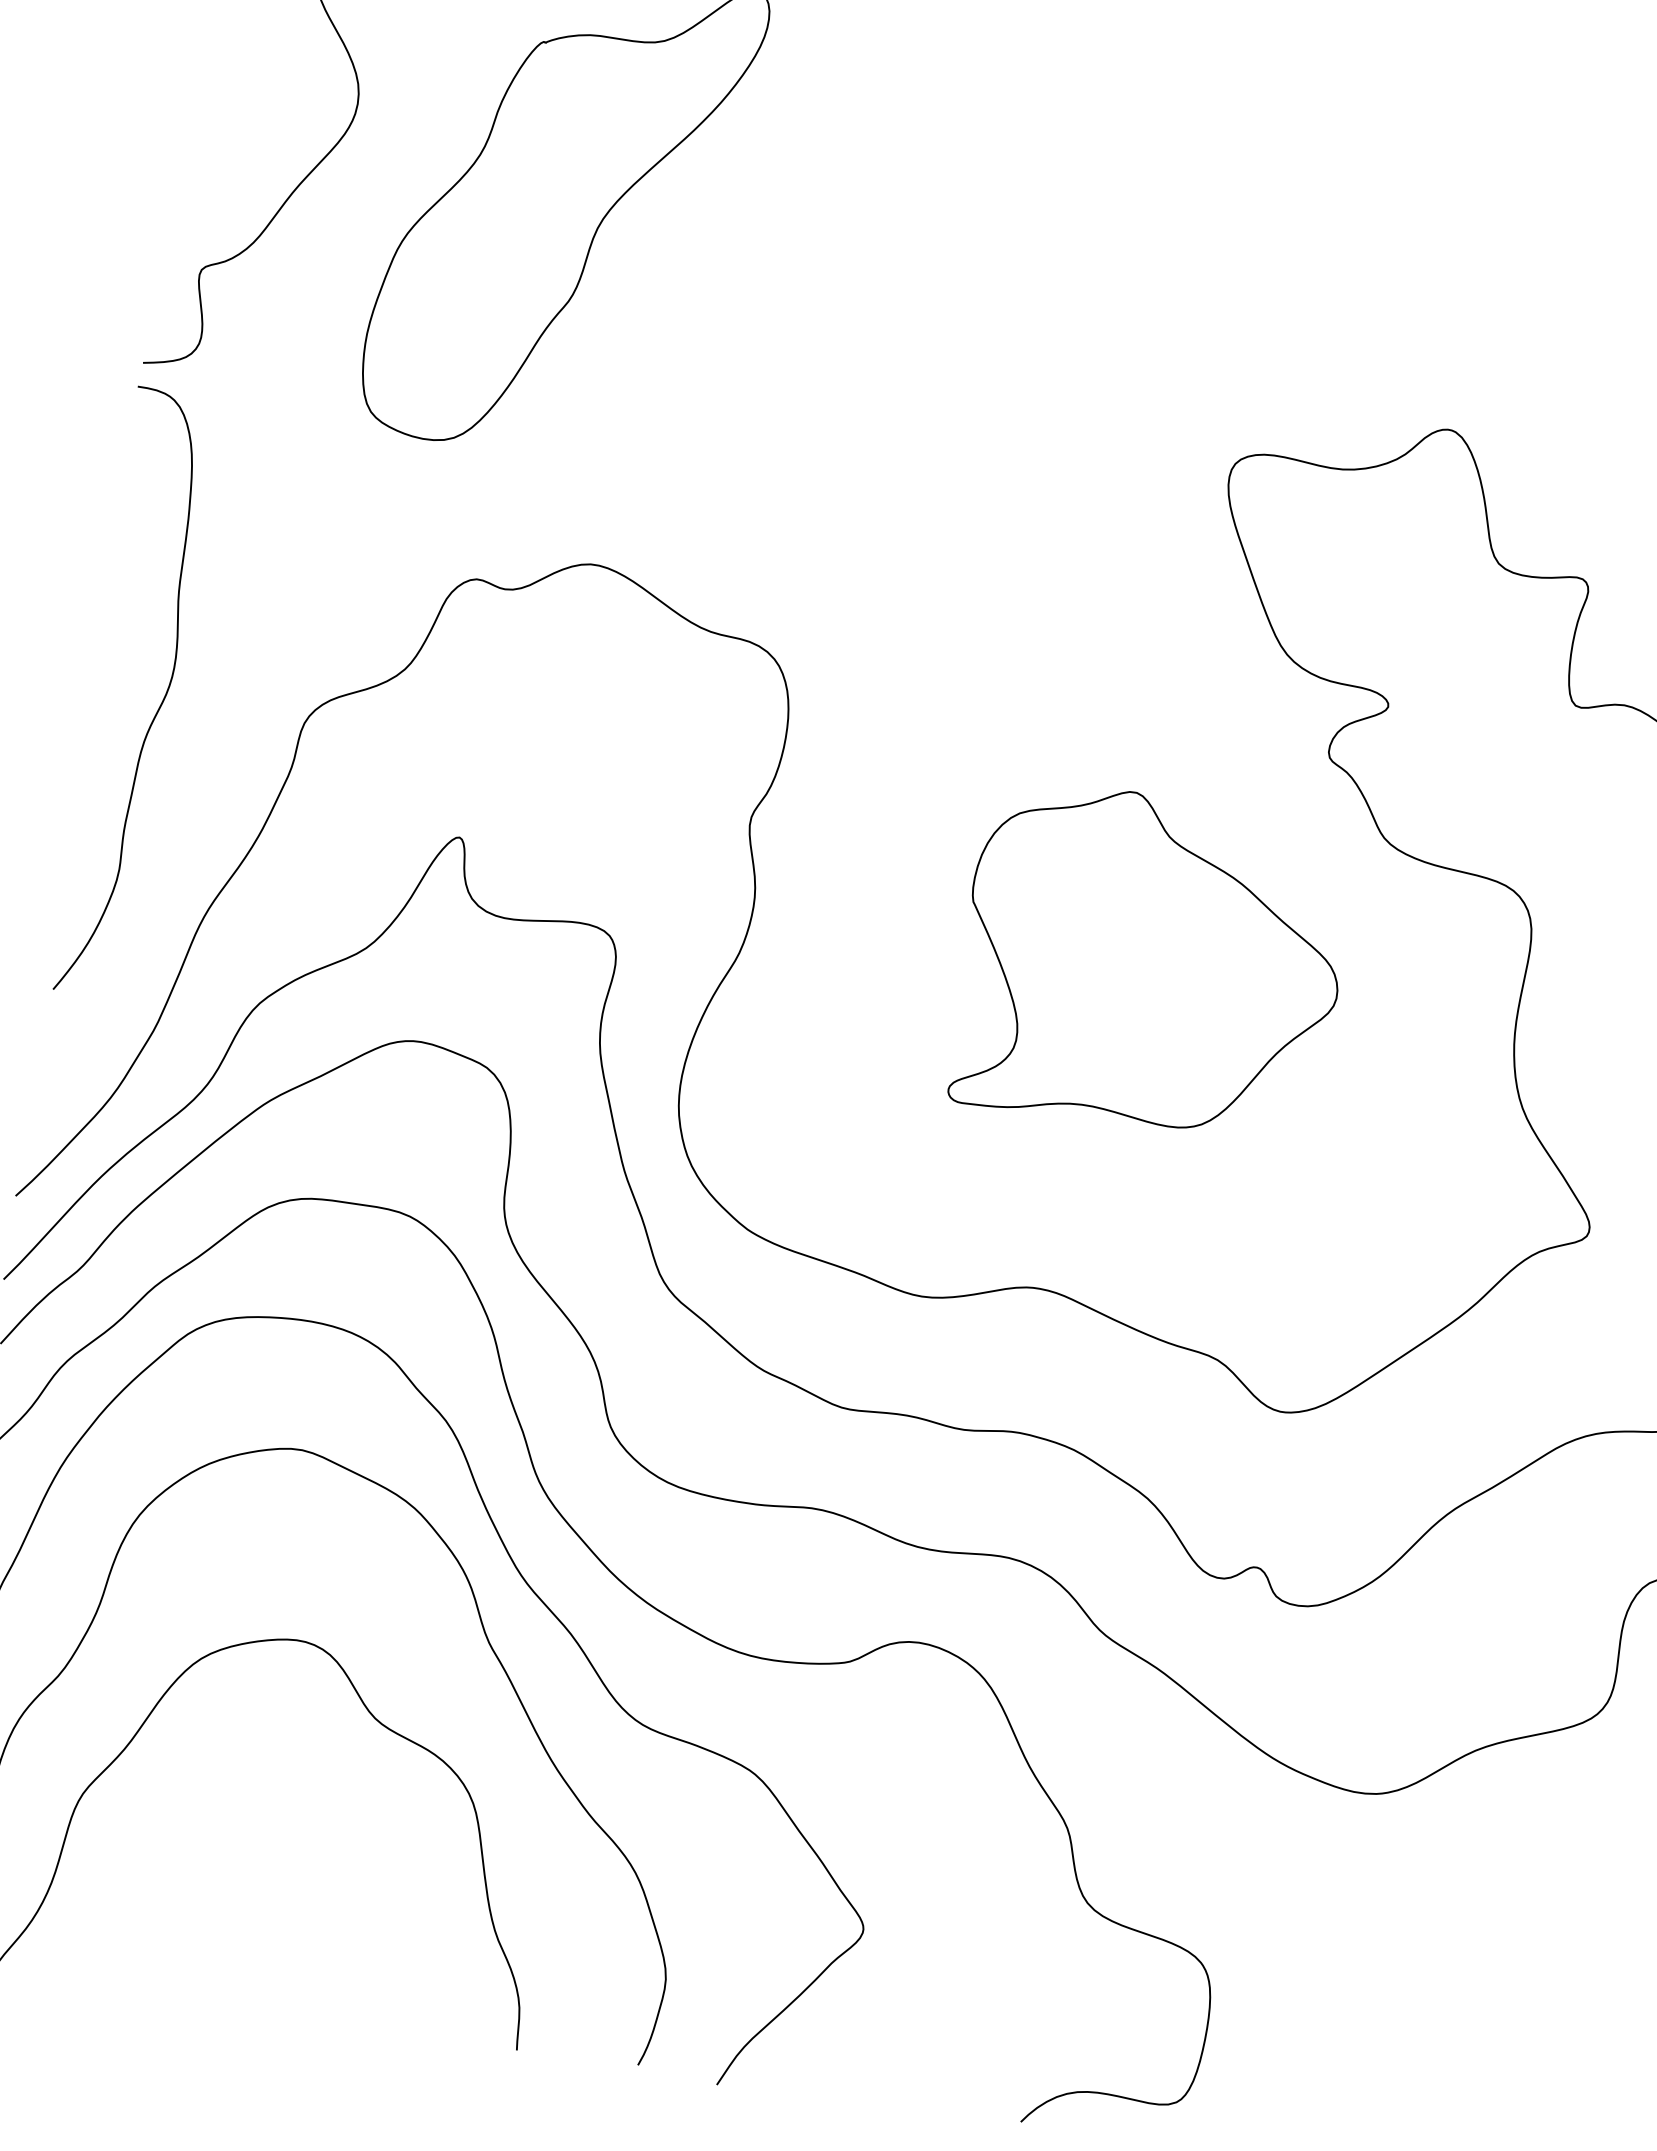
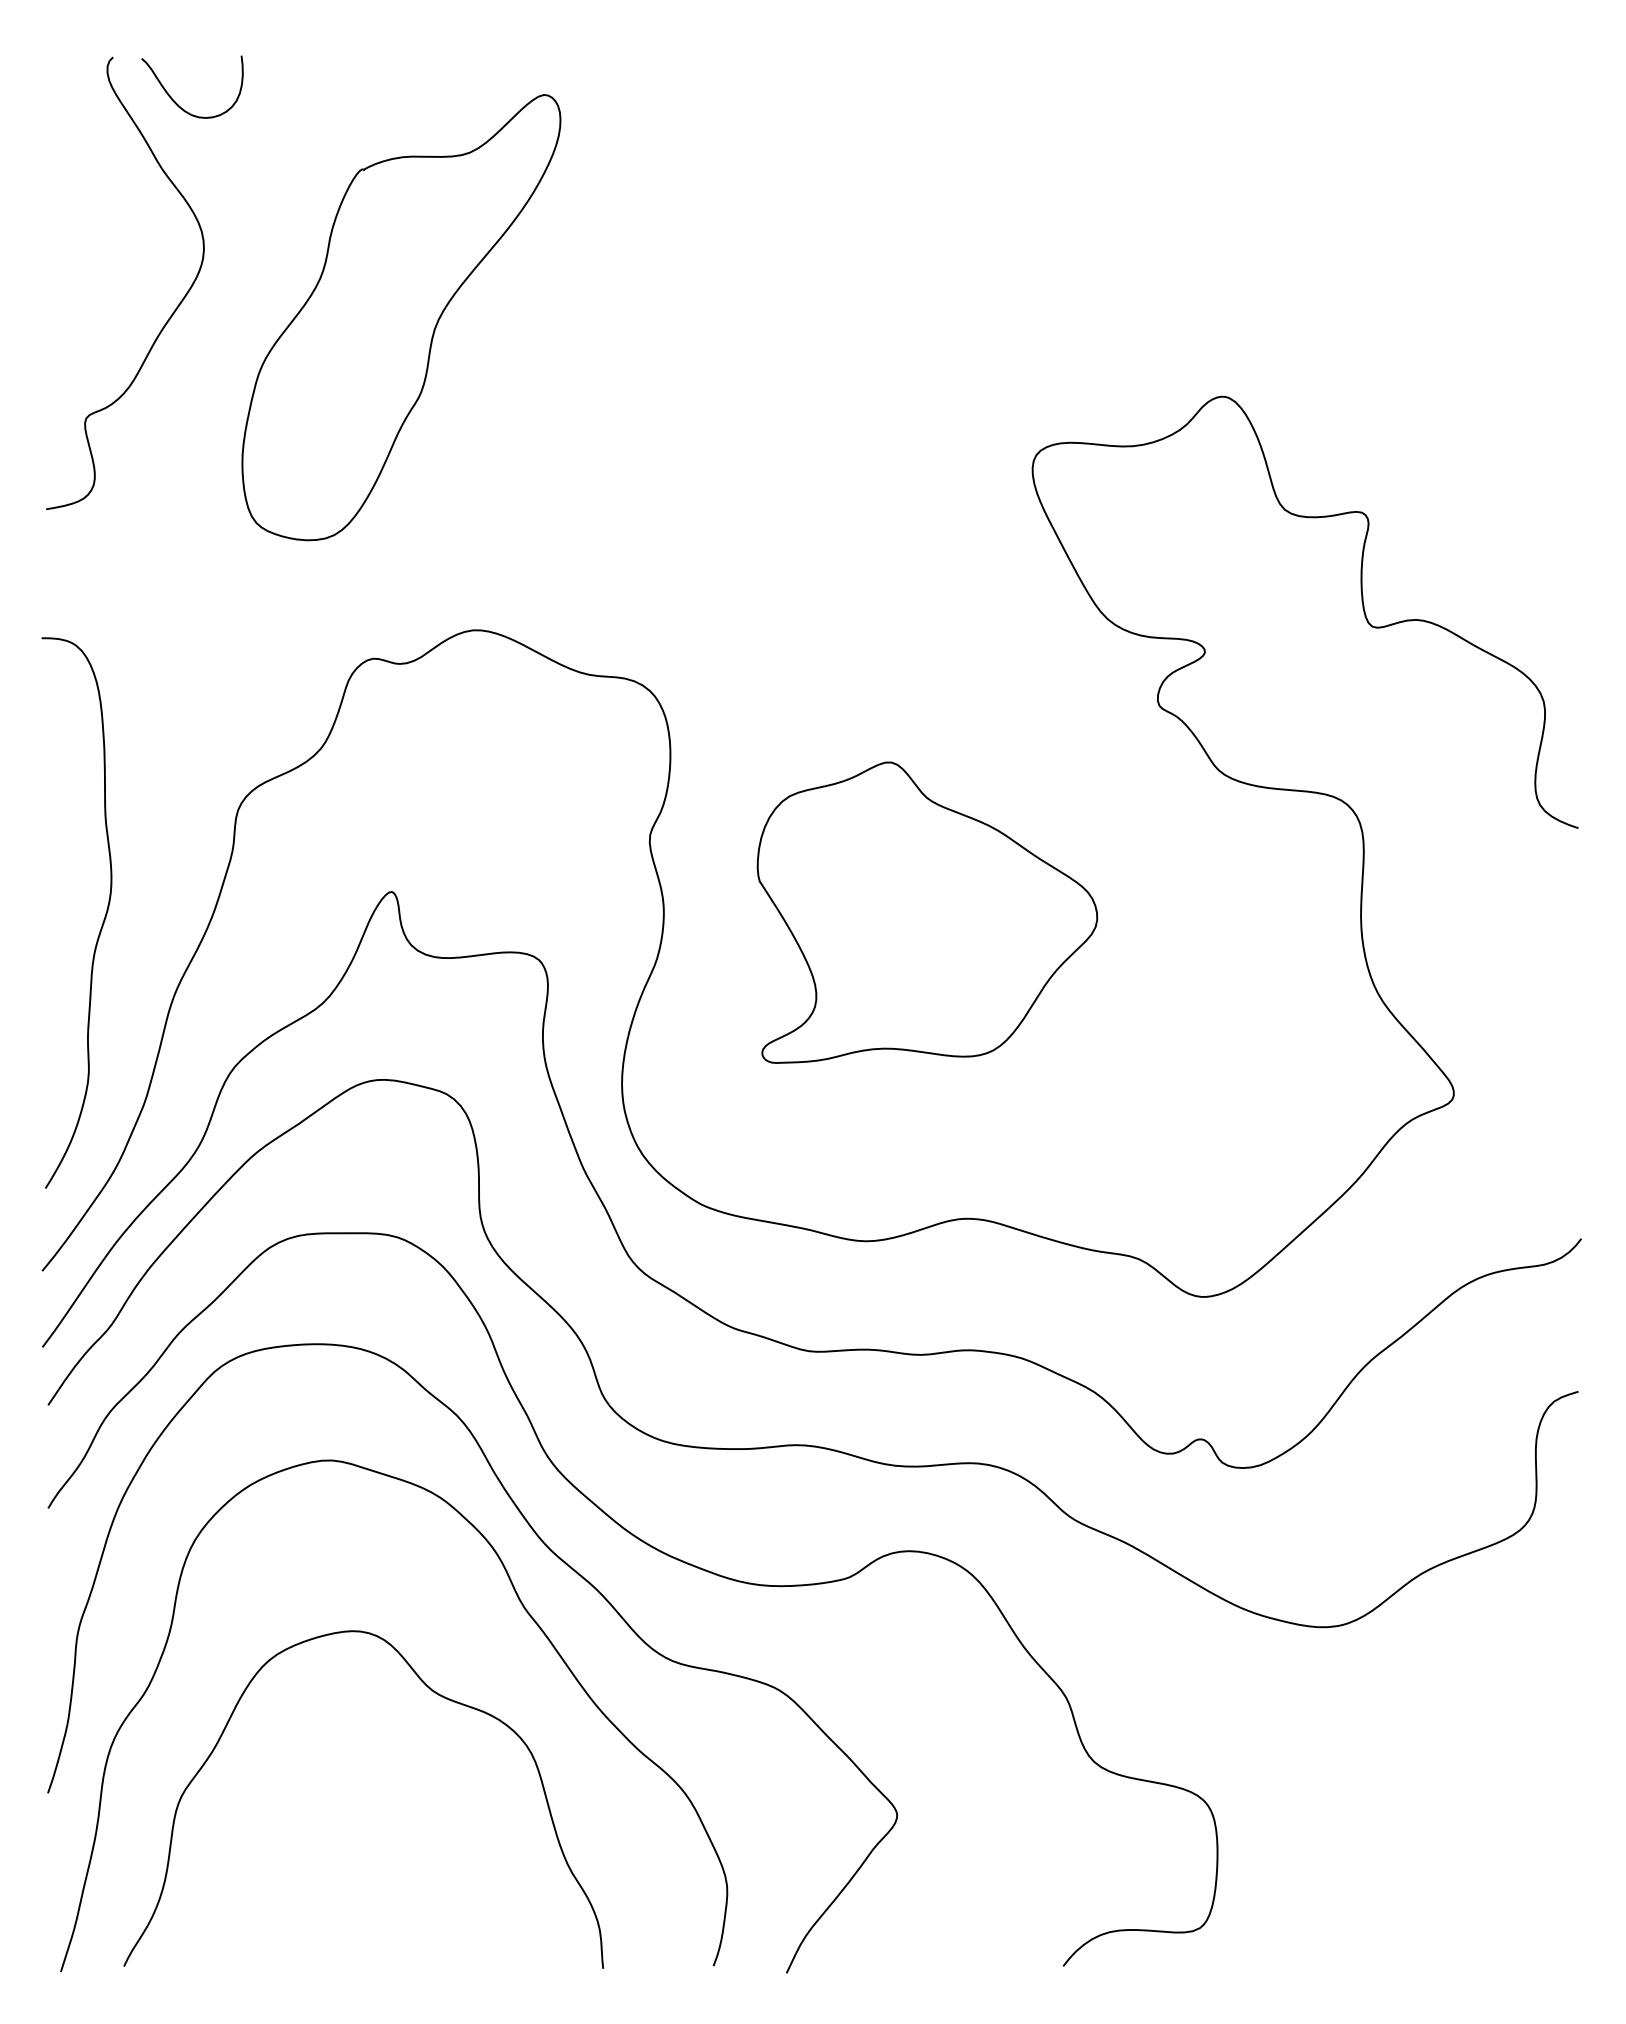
curve: (158, 707) -> (102, 922), moved
part: (1151, 962) -> (927, 912), moved

